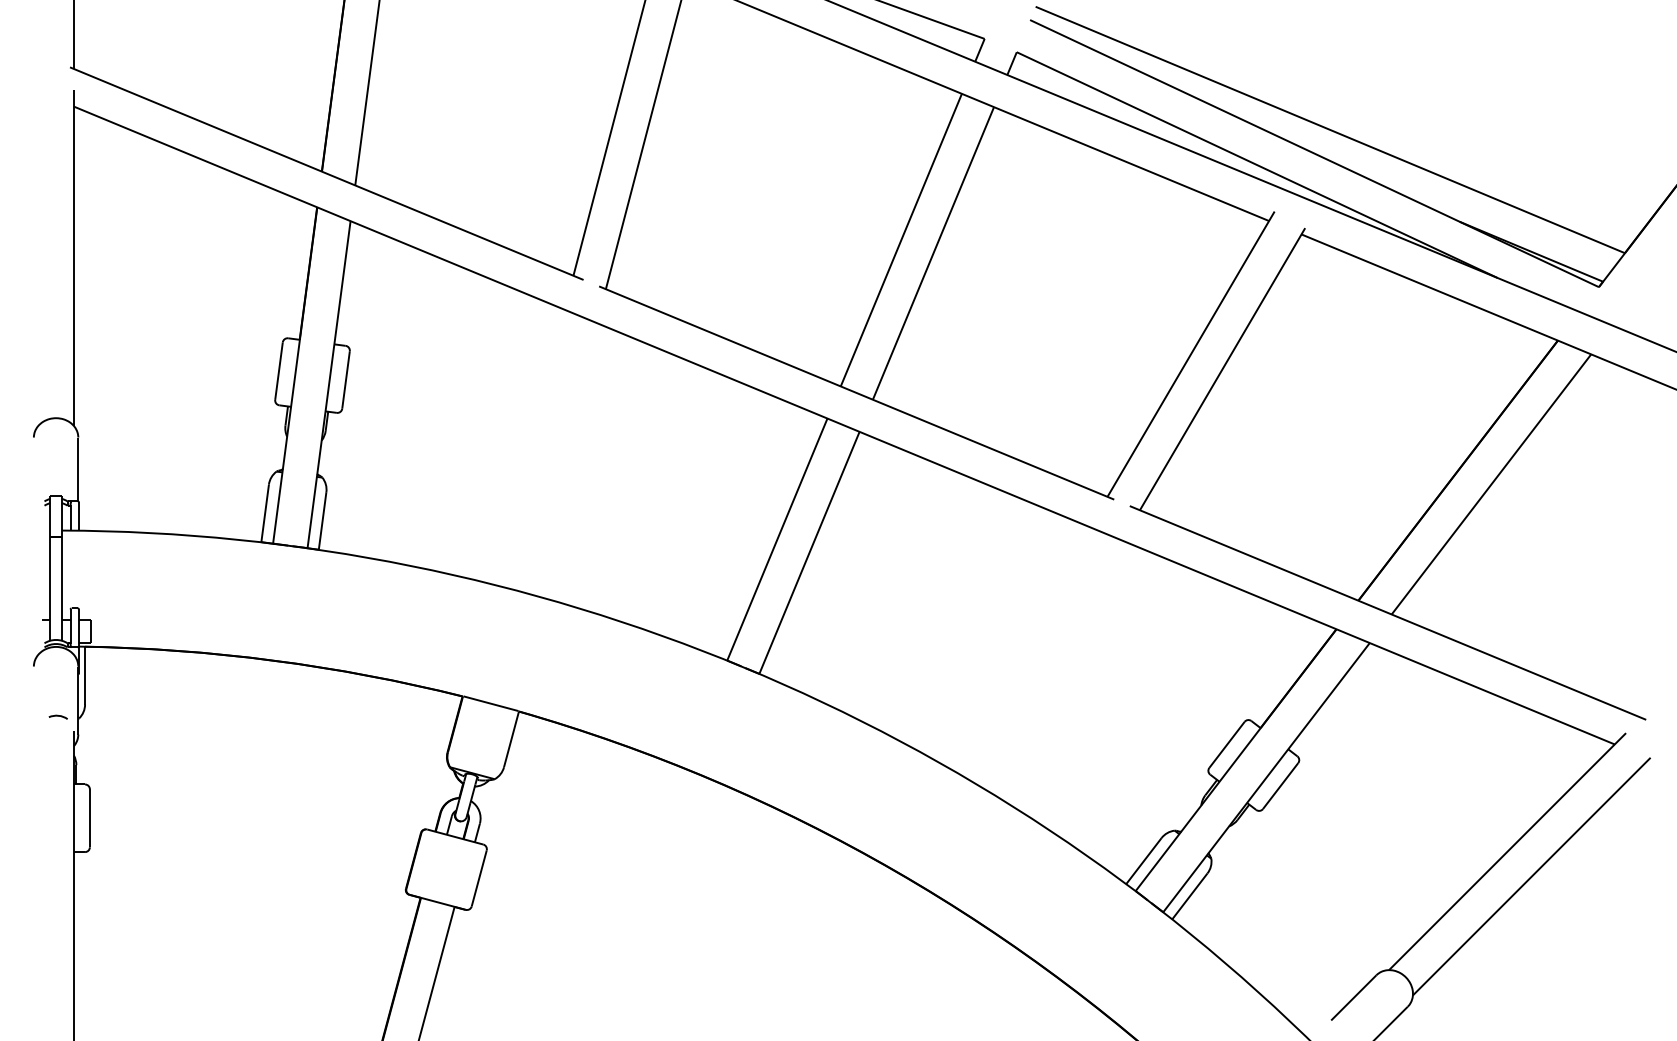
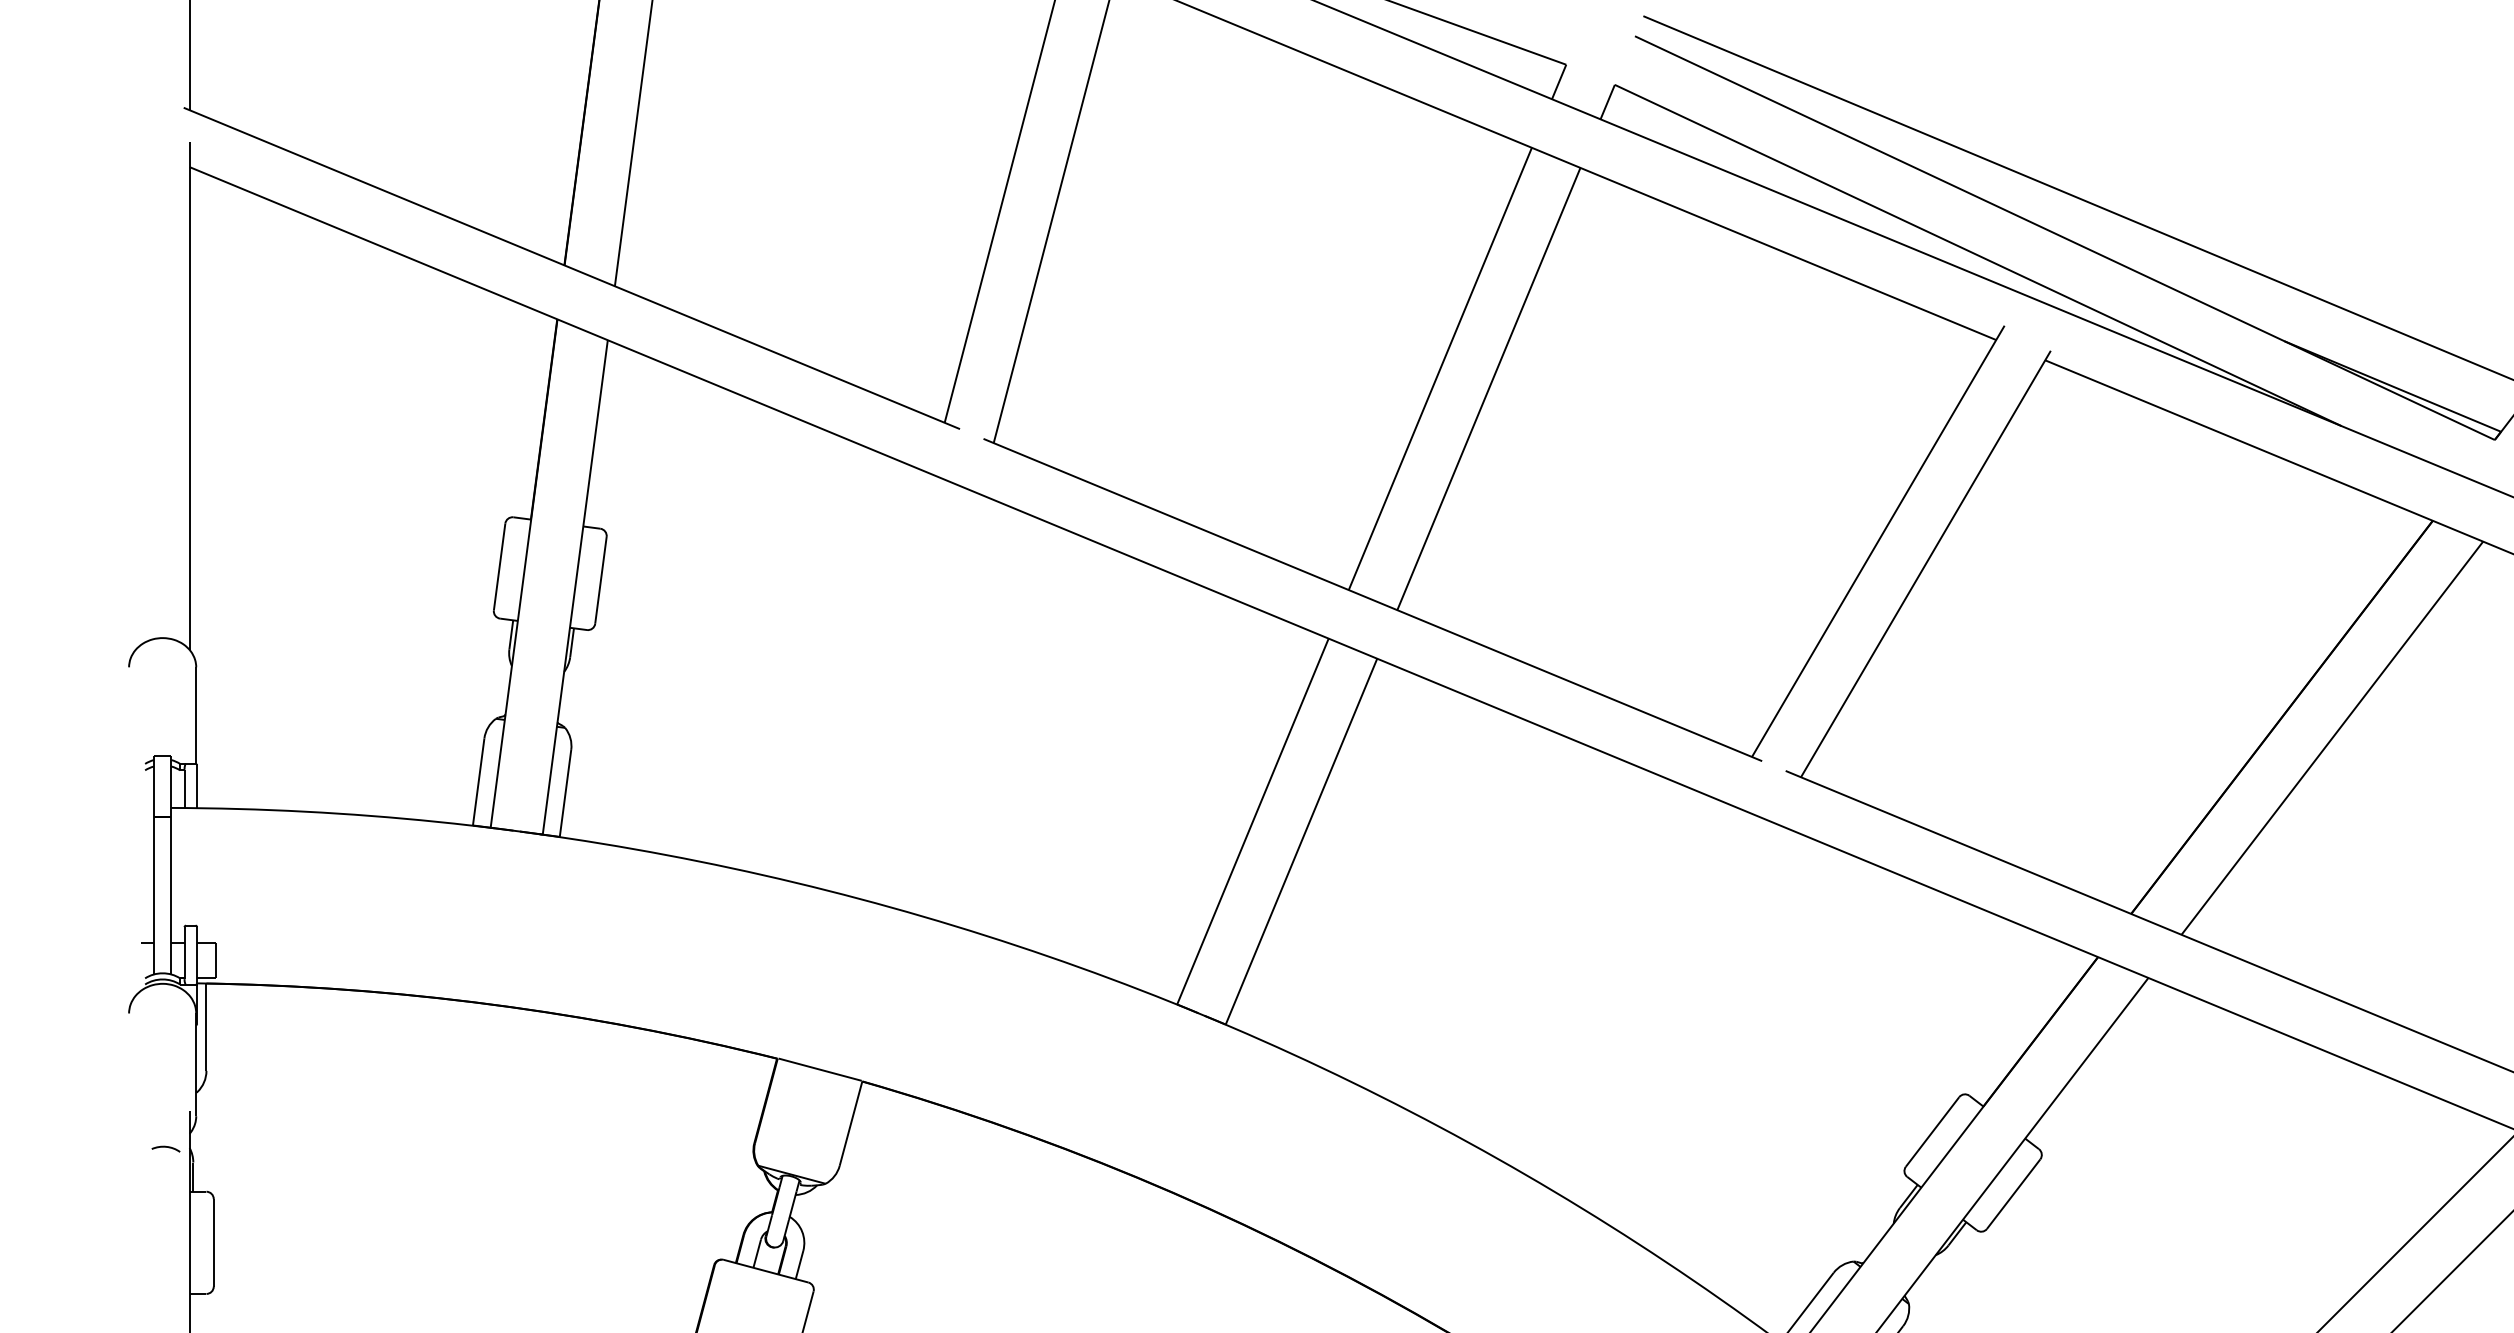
part: (57, 716) -> (164, 1147), moved

